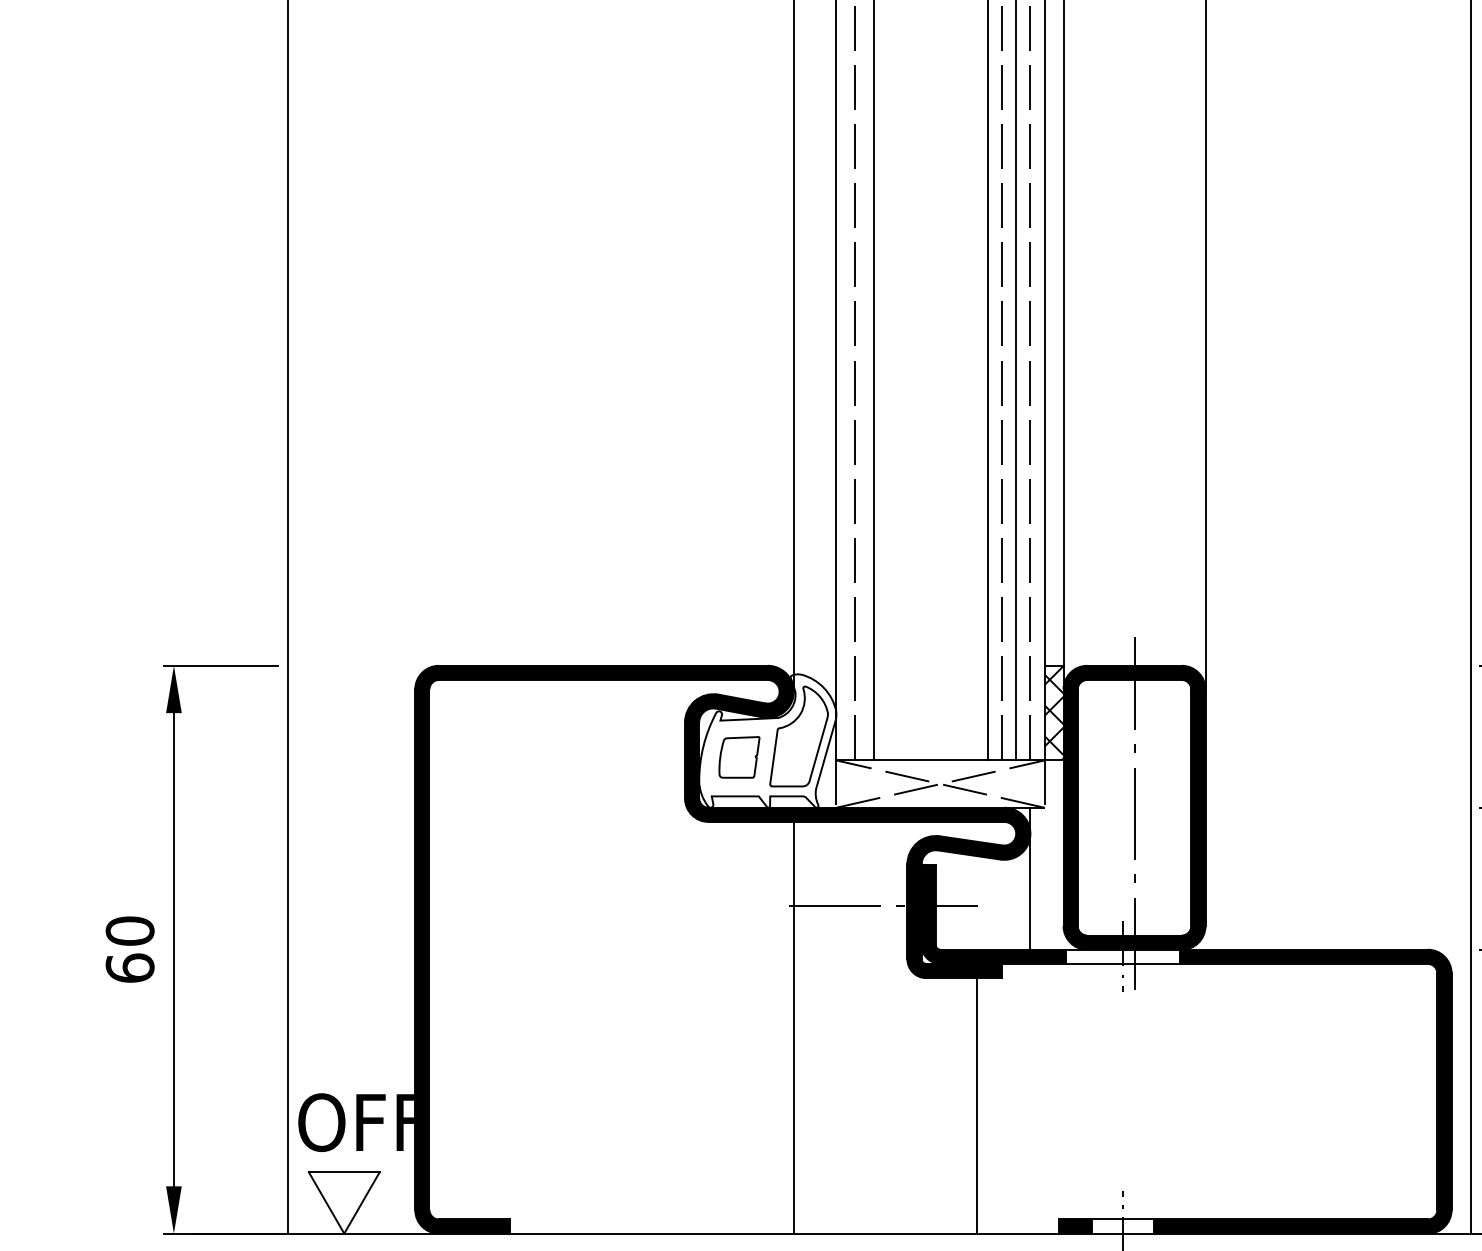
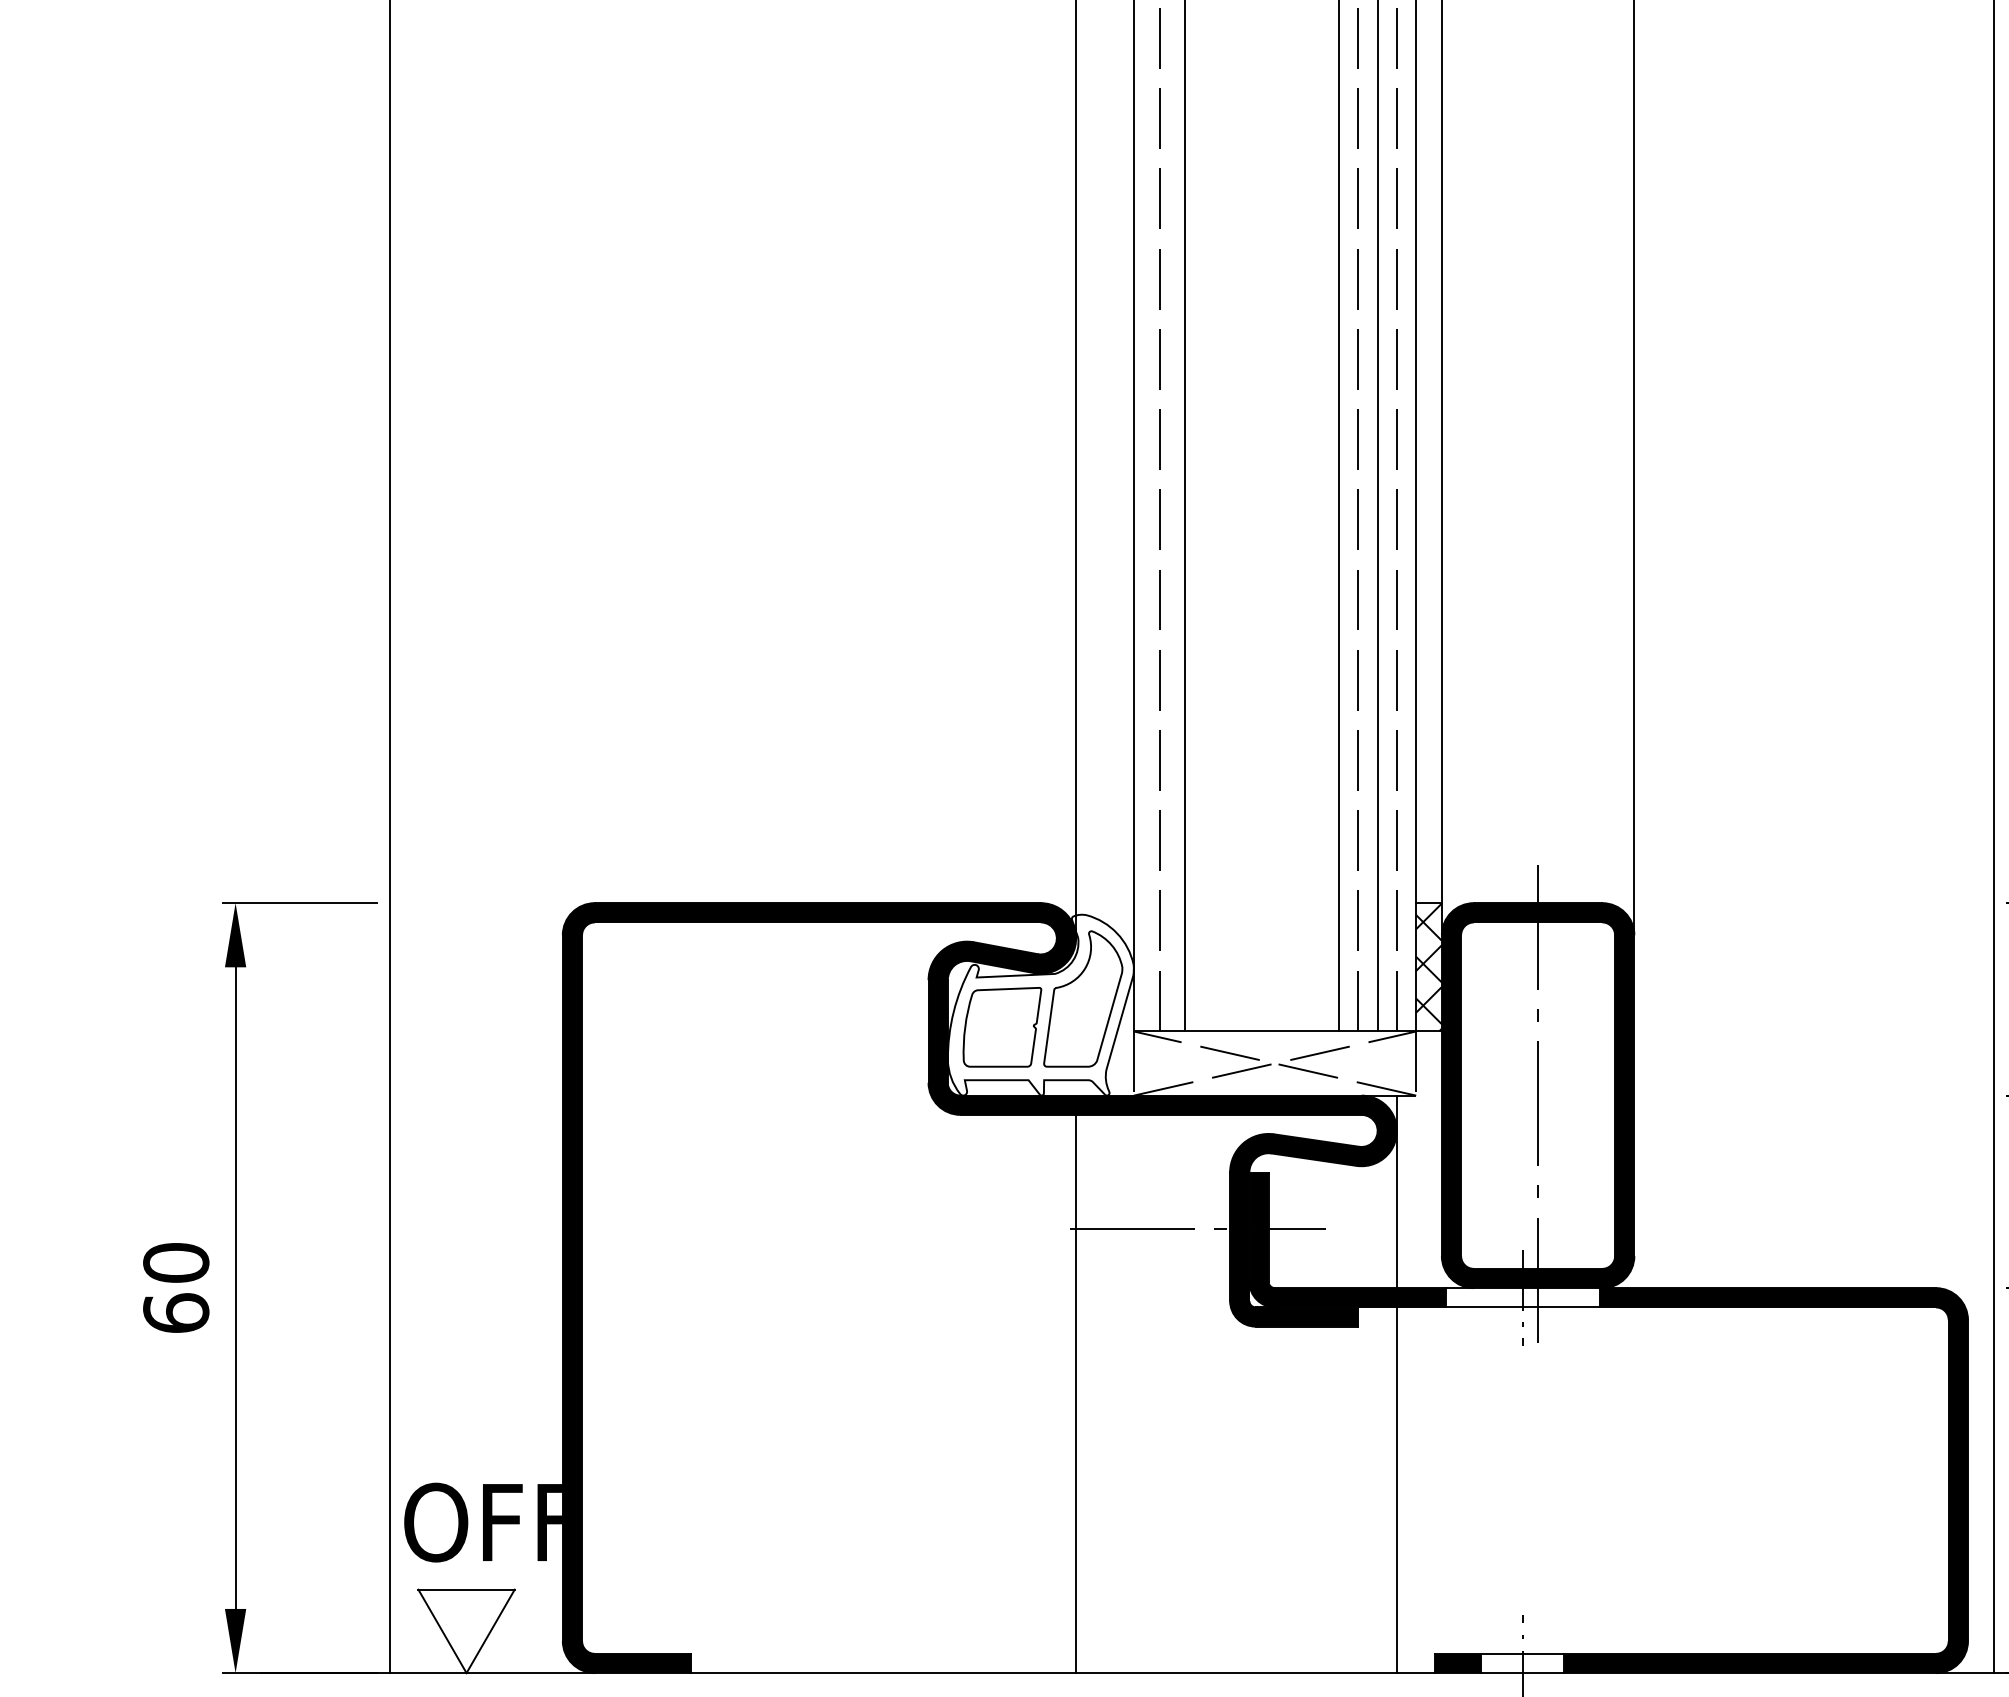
part: (739, 757) -> (1002, 1027), size x1.43
line: (977, 1098) -> (1396, 1490), moved

